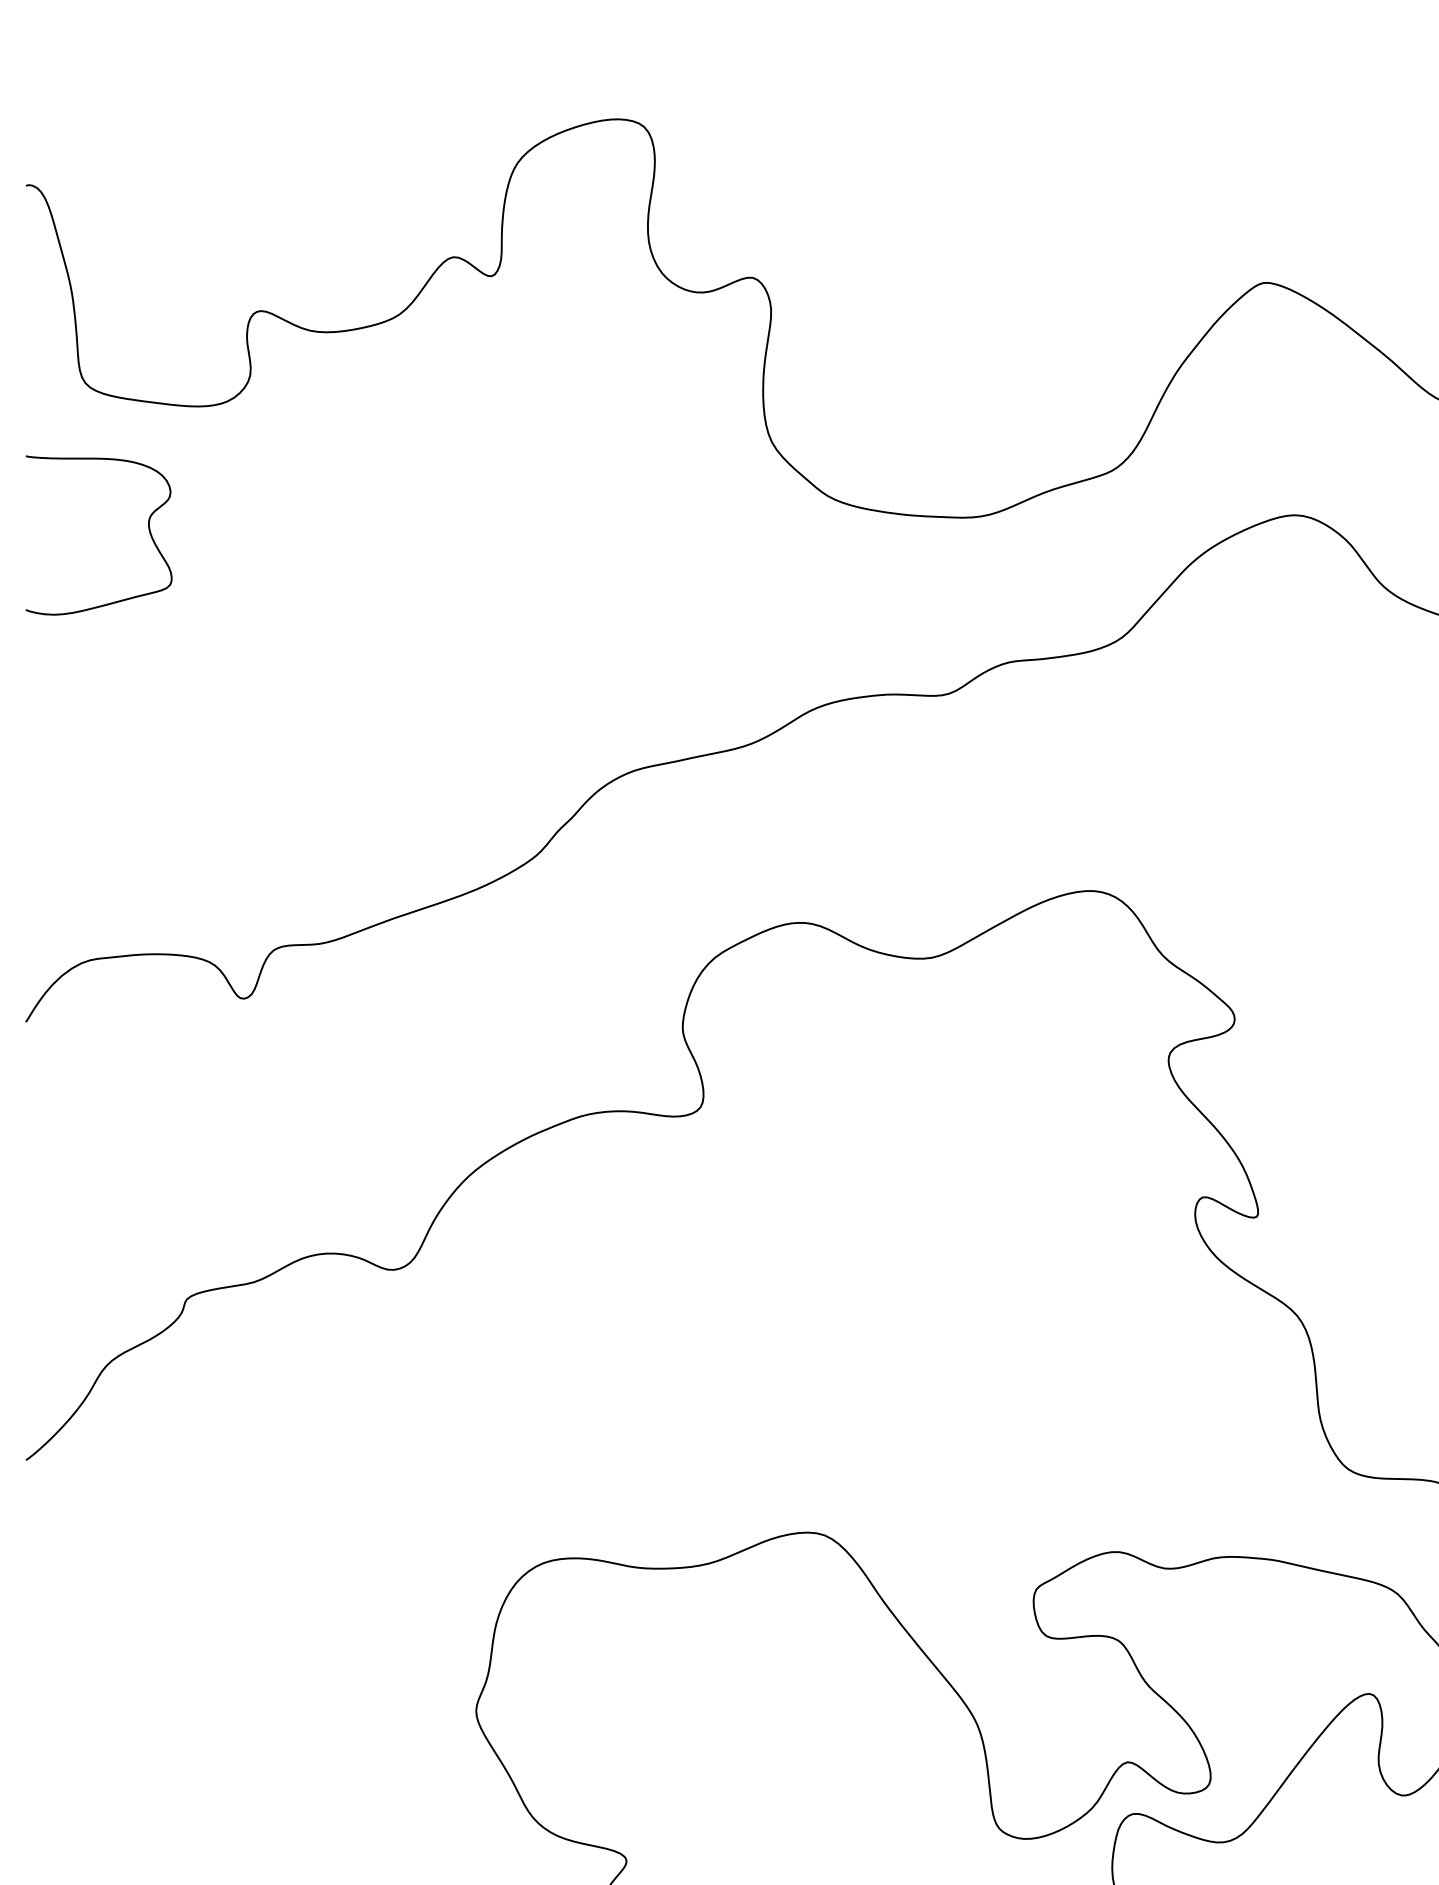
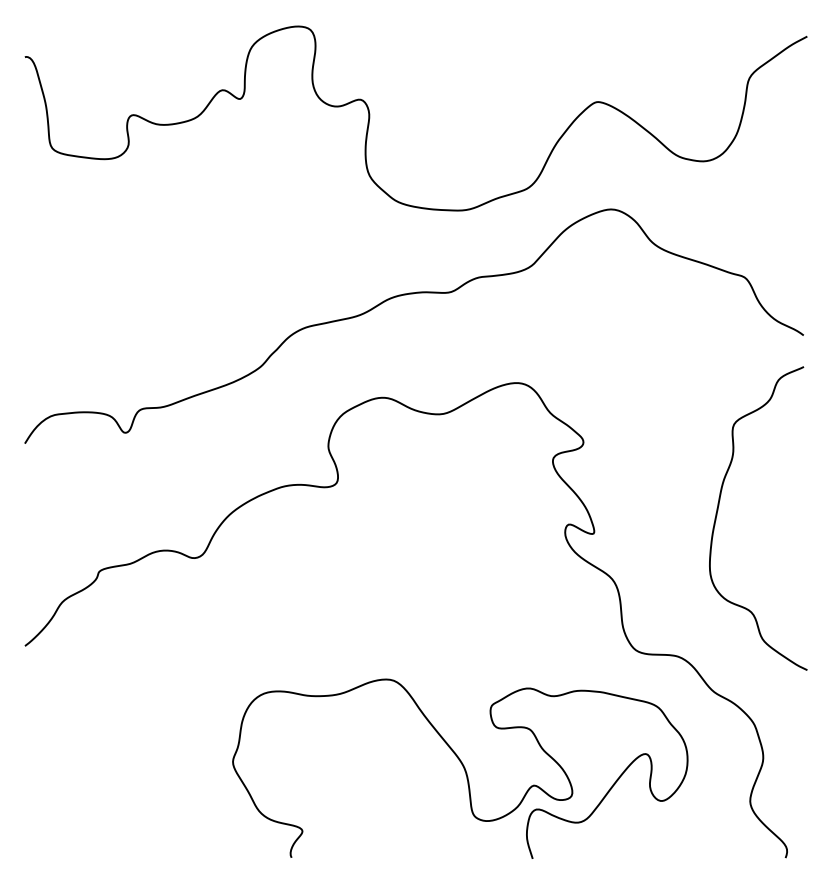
curve: (146, 526) -> (80, 214), removed

